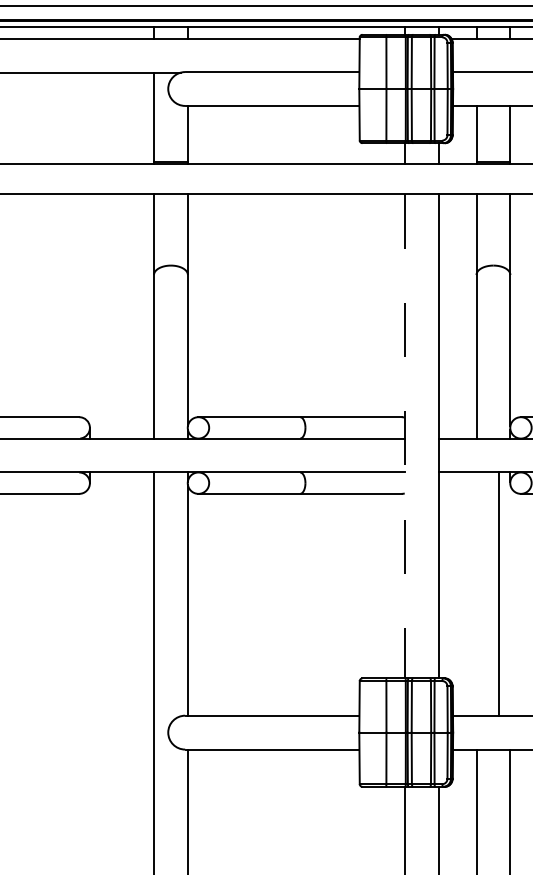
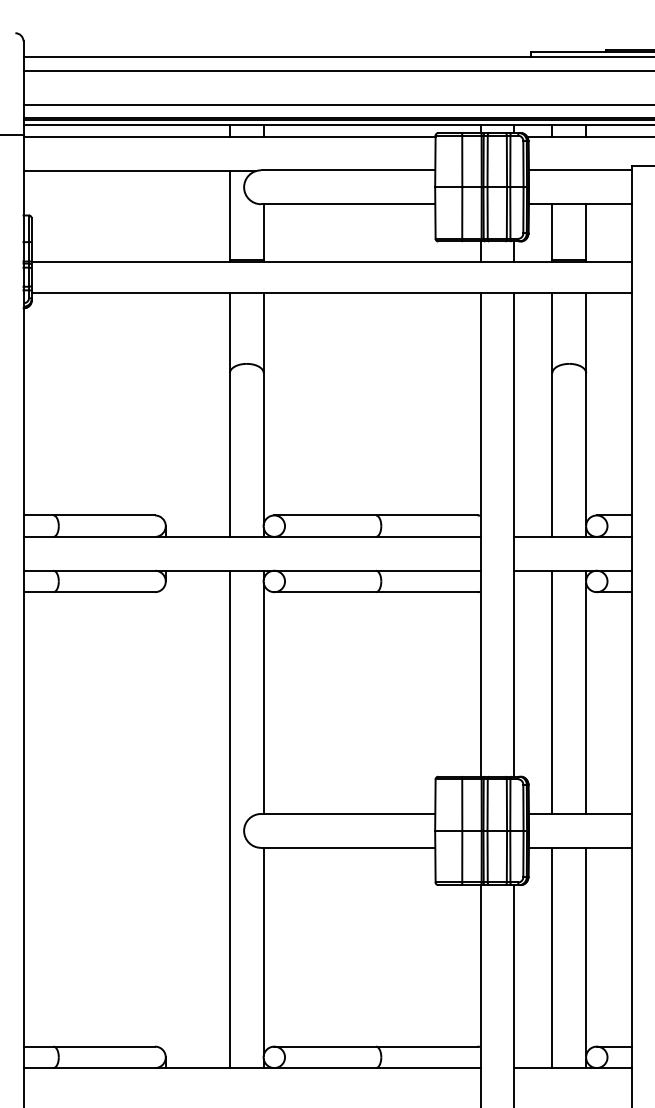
line: (404, 437) -> (480, 535), dashed -> solid
line: (498, 593) -> (552, 691), moved
line: (510, 600) -> (586, 698), added

